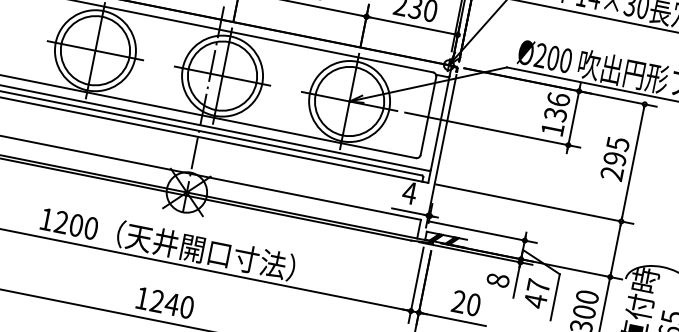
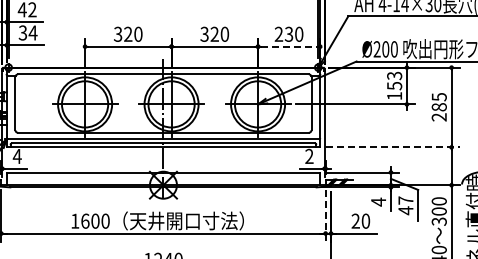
line: (412, 25) -> (289, 46), solid -> dashed
text: (557, 106) -> (394, 80), 136 -> 153
text: (613, 159) -> (438, 107), 295 -> 285
text: (408, 191) -> (308, 155), 4 -> 2
line: (535, 204) -> (393, 147), solid -> dashed
text: (61, 221) -> (85, 220), 1200 -> 1600
text: (498, 279) -> (378, 201), 8 -> 4
line: (416, 284) -> (325, 215), solid -> dashed

